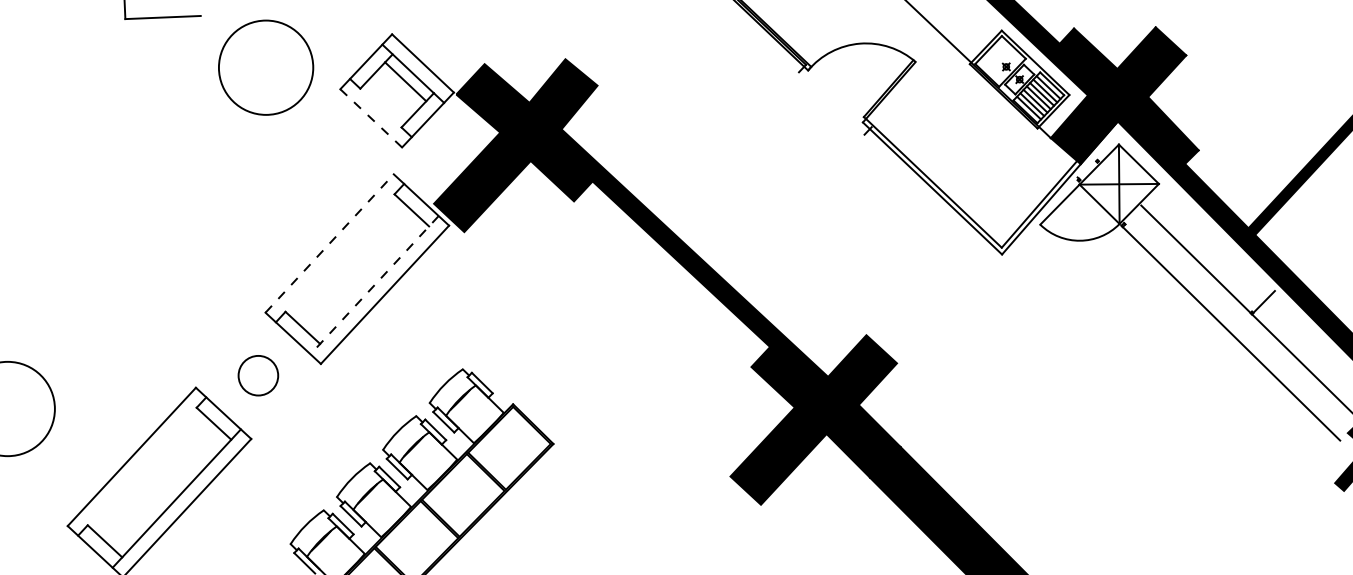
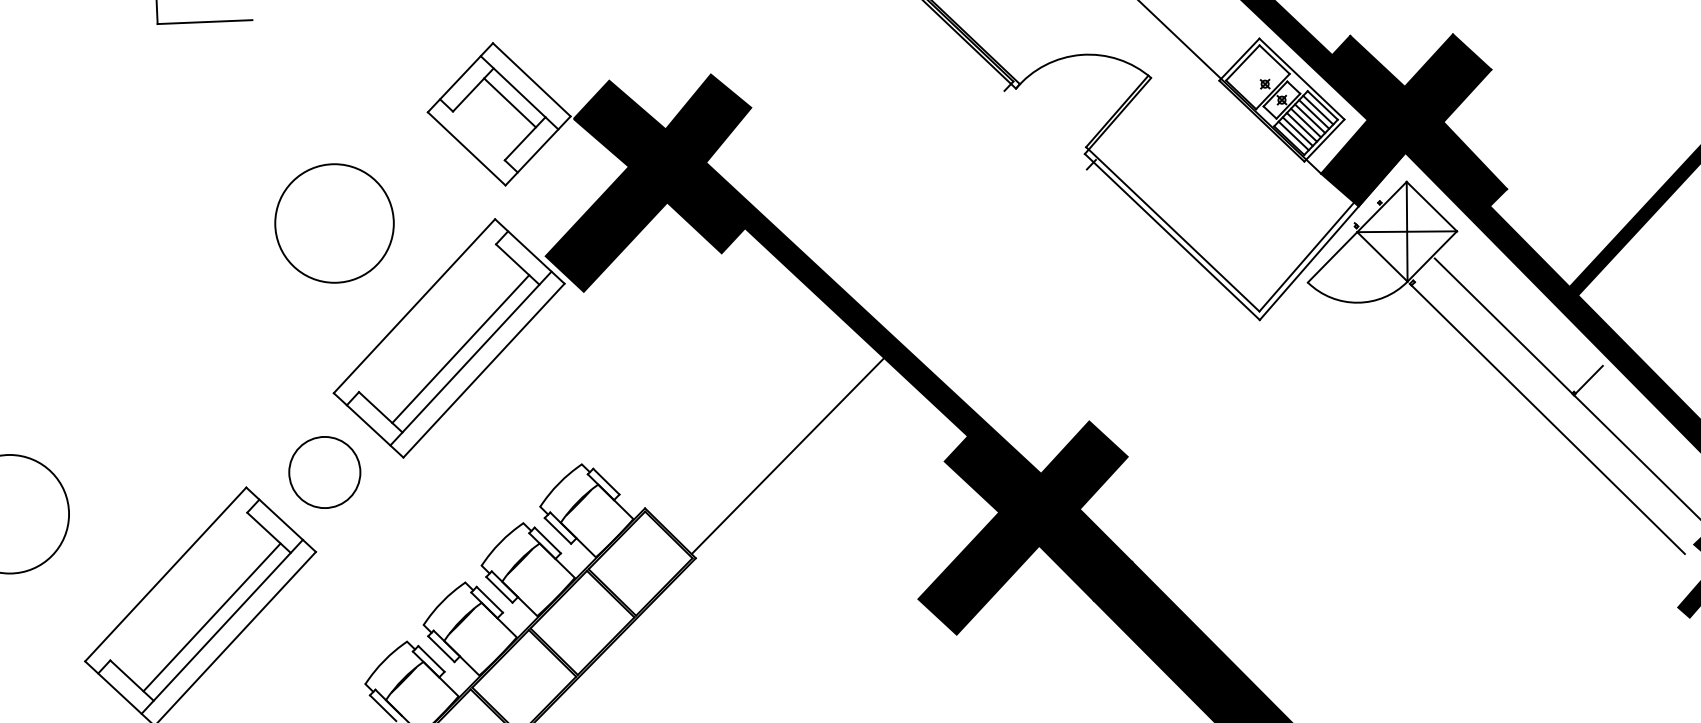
circle: (266, 67) -> (335, 223), moved
line: (370, 118) -> (465, 149), dashed -> solid
line: (330, 243) -> (415, 306), dashed -> solid
line: (366, 277) -> (460, 348), added
line: (374, 285) -> (470, 358), dashed -> solid
line: (627, 361) -> (788, 454), added
circle: (258, 375) -> (324, 472), size x1.43
line: (168, 490) -> (211, 616), added

